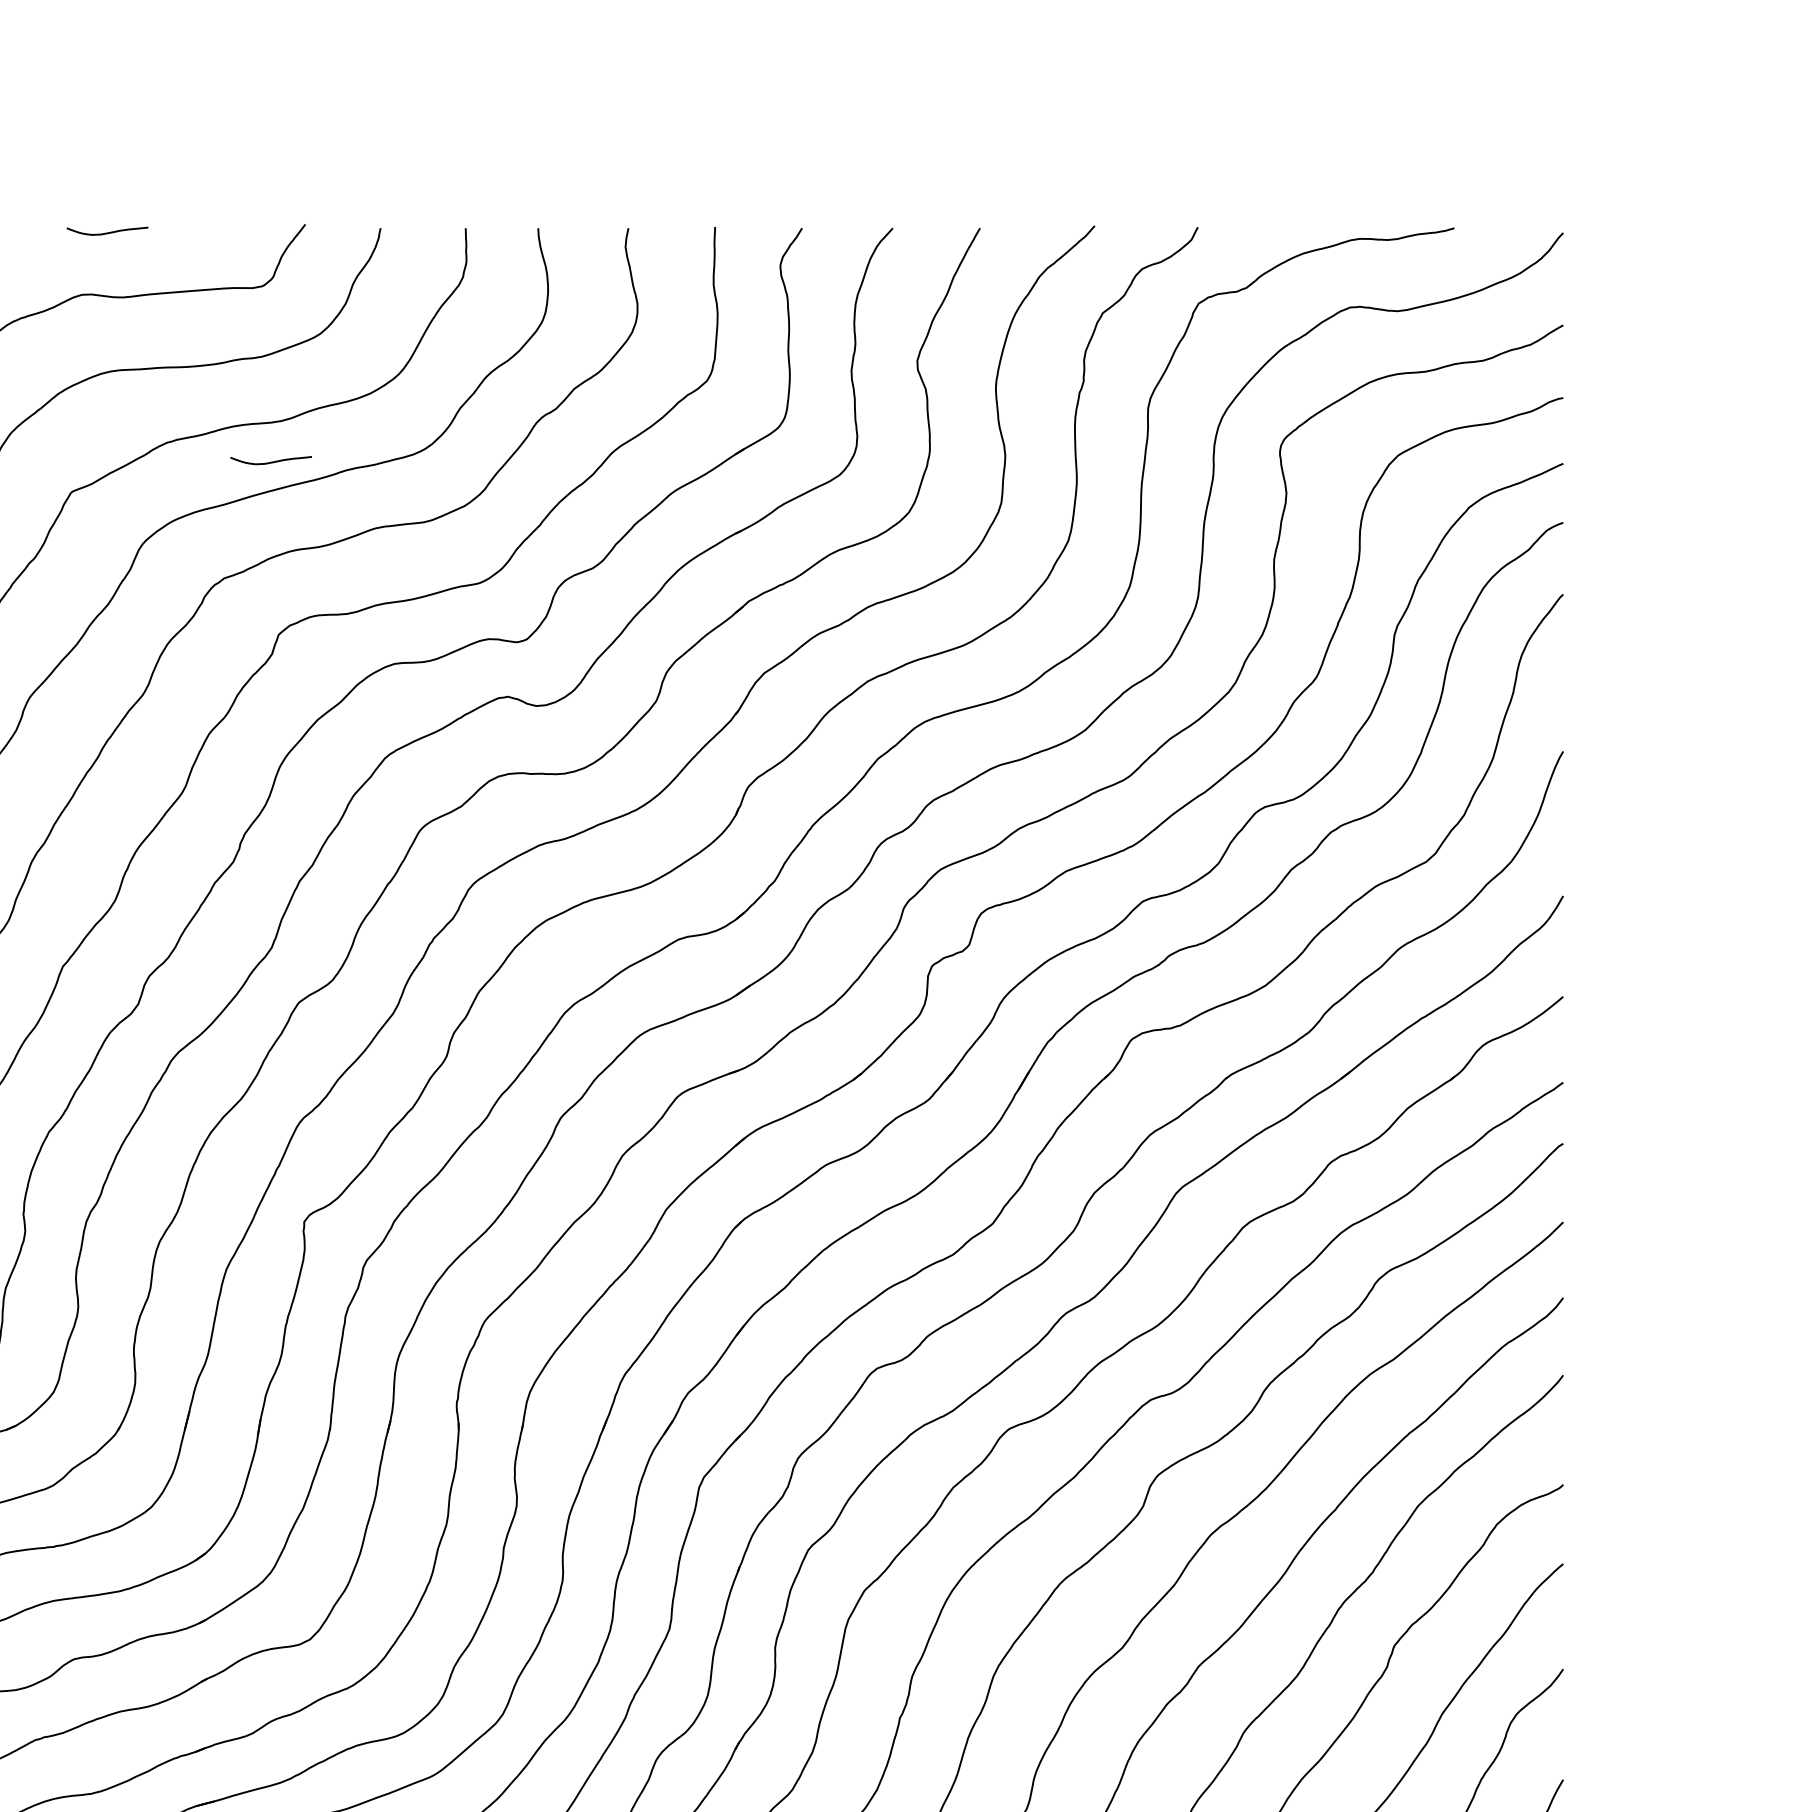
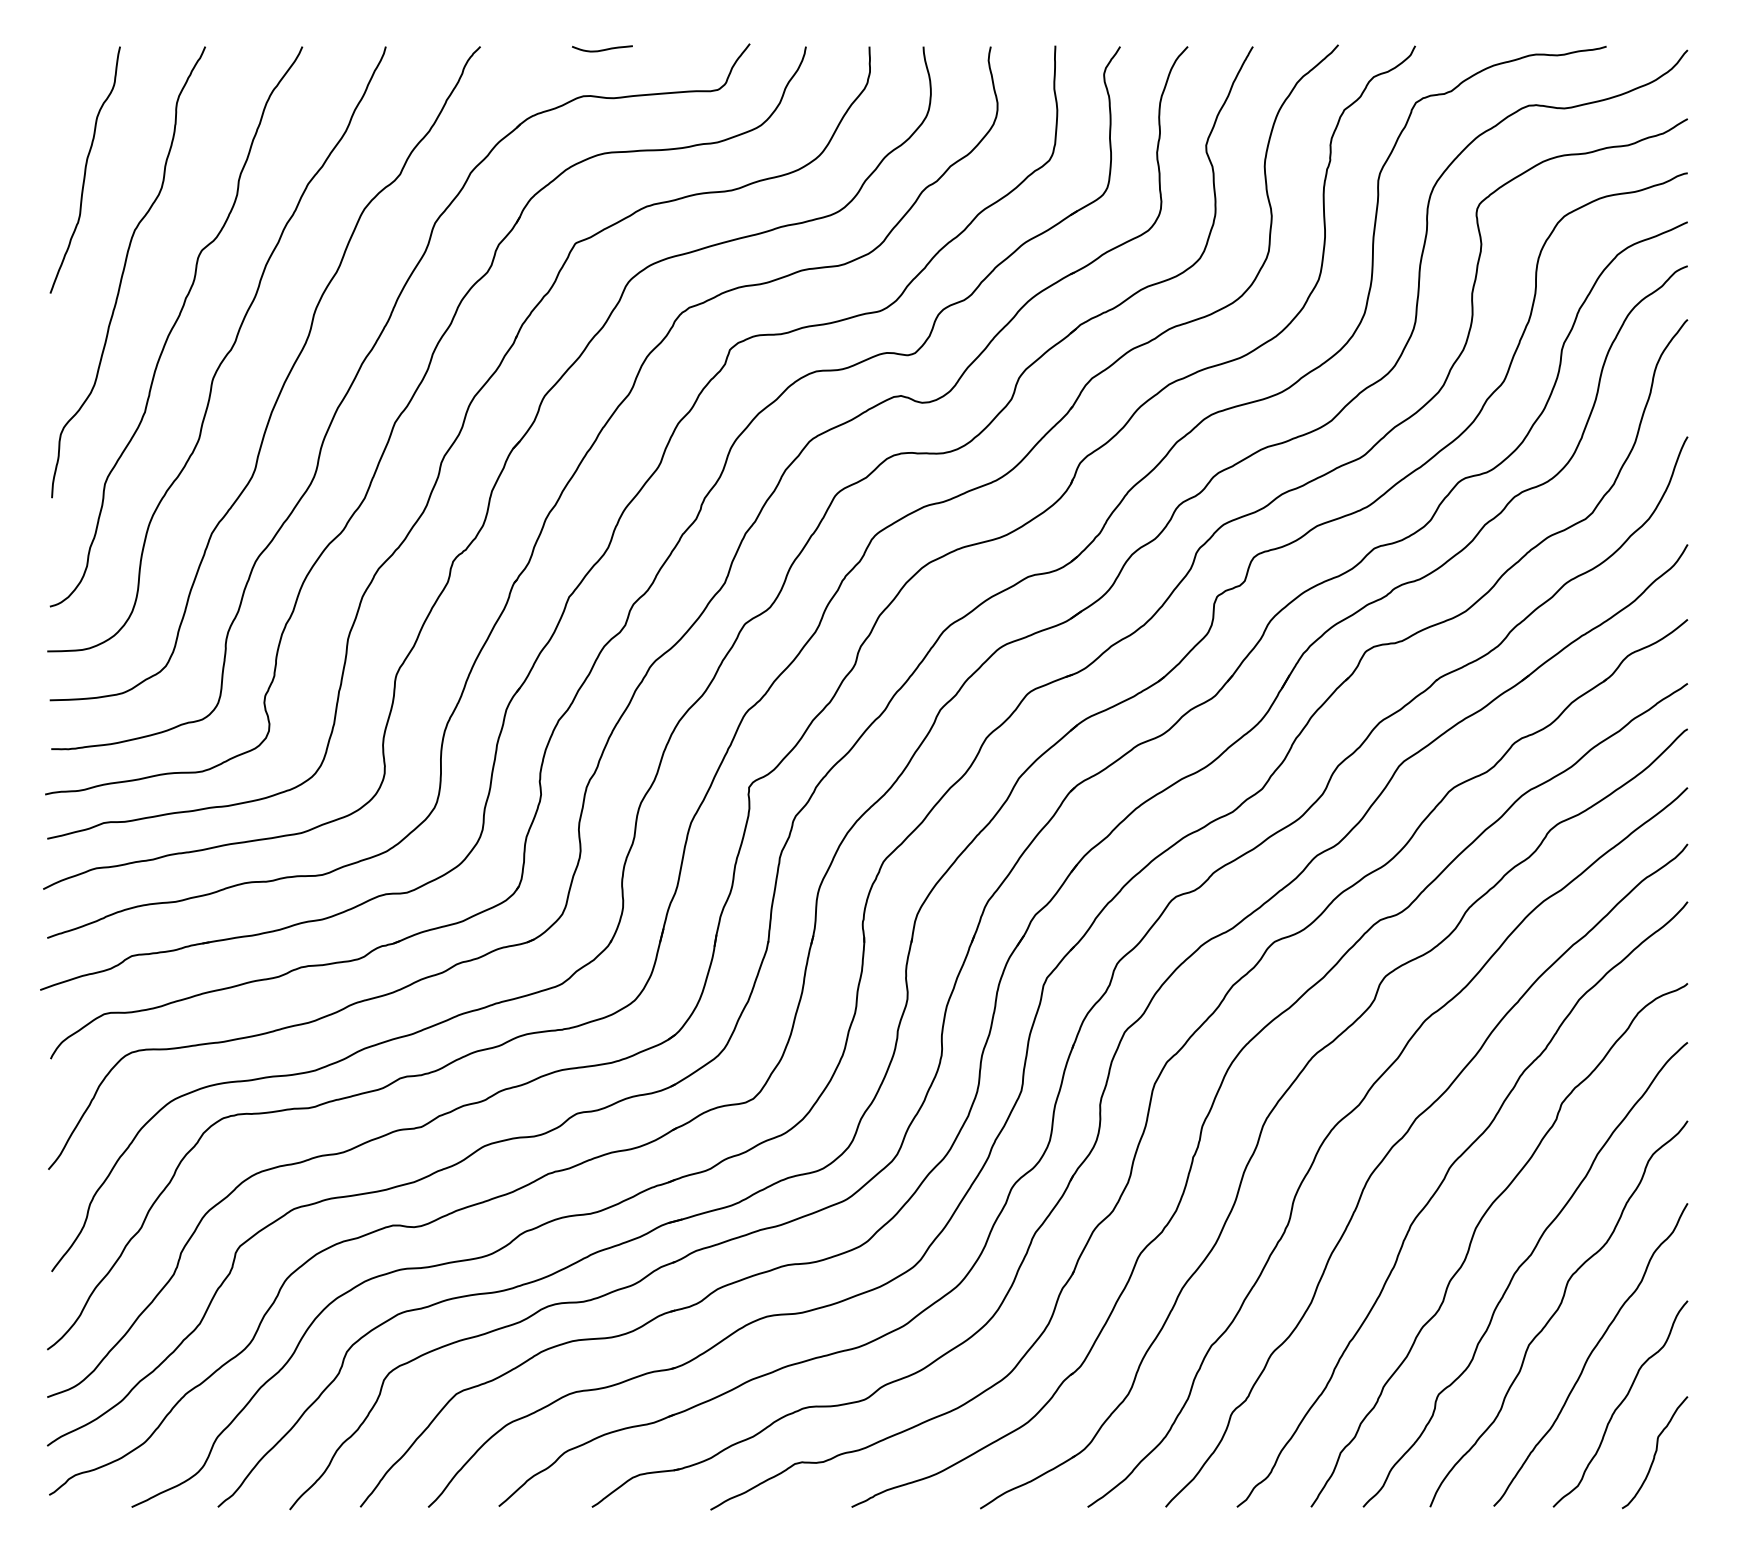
curve: (271, 461) -> (724, 220), removed

